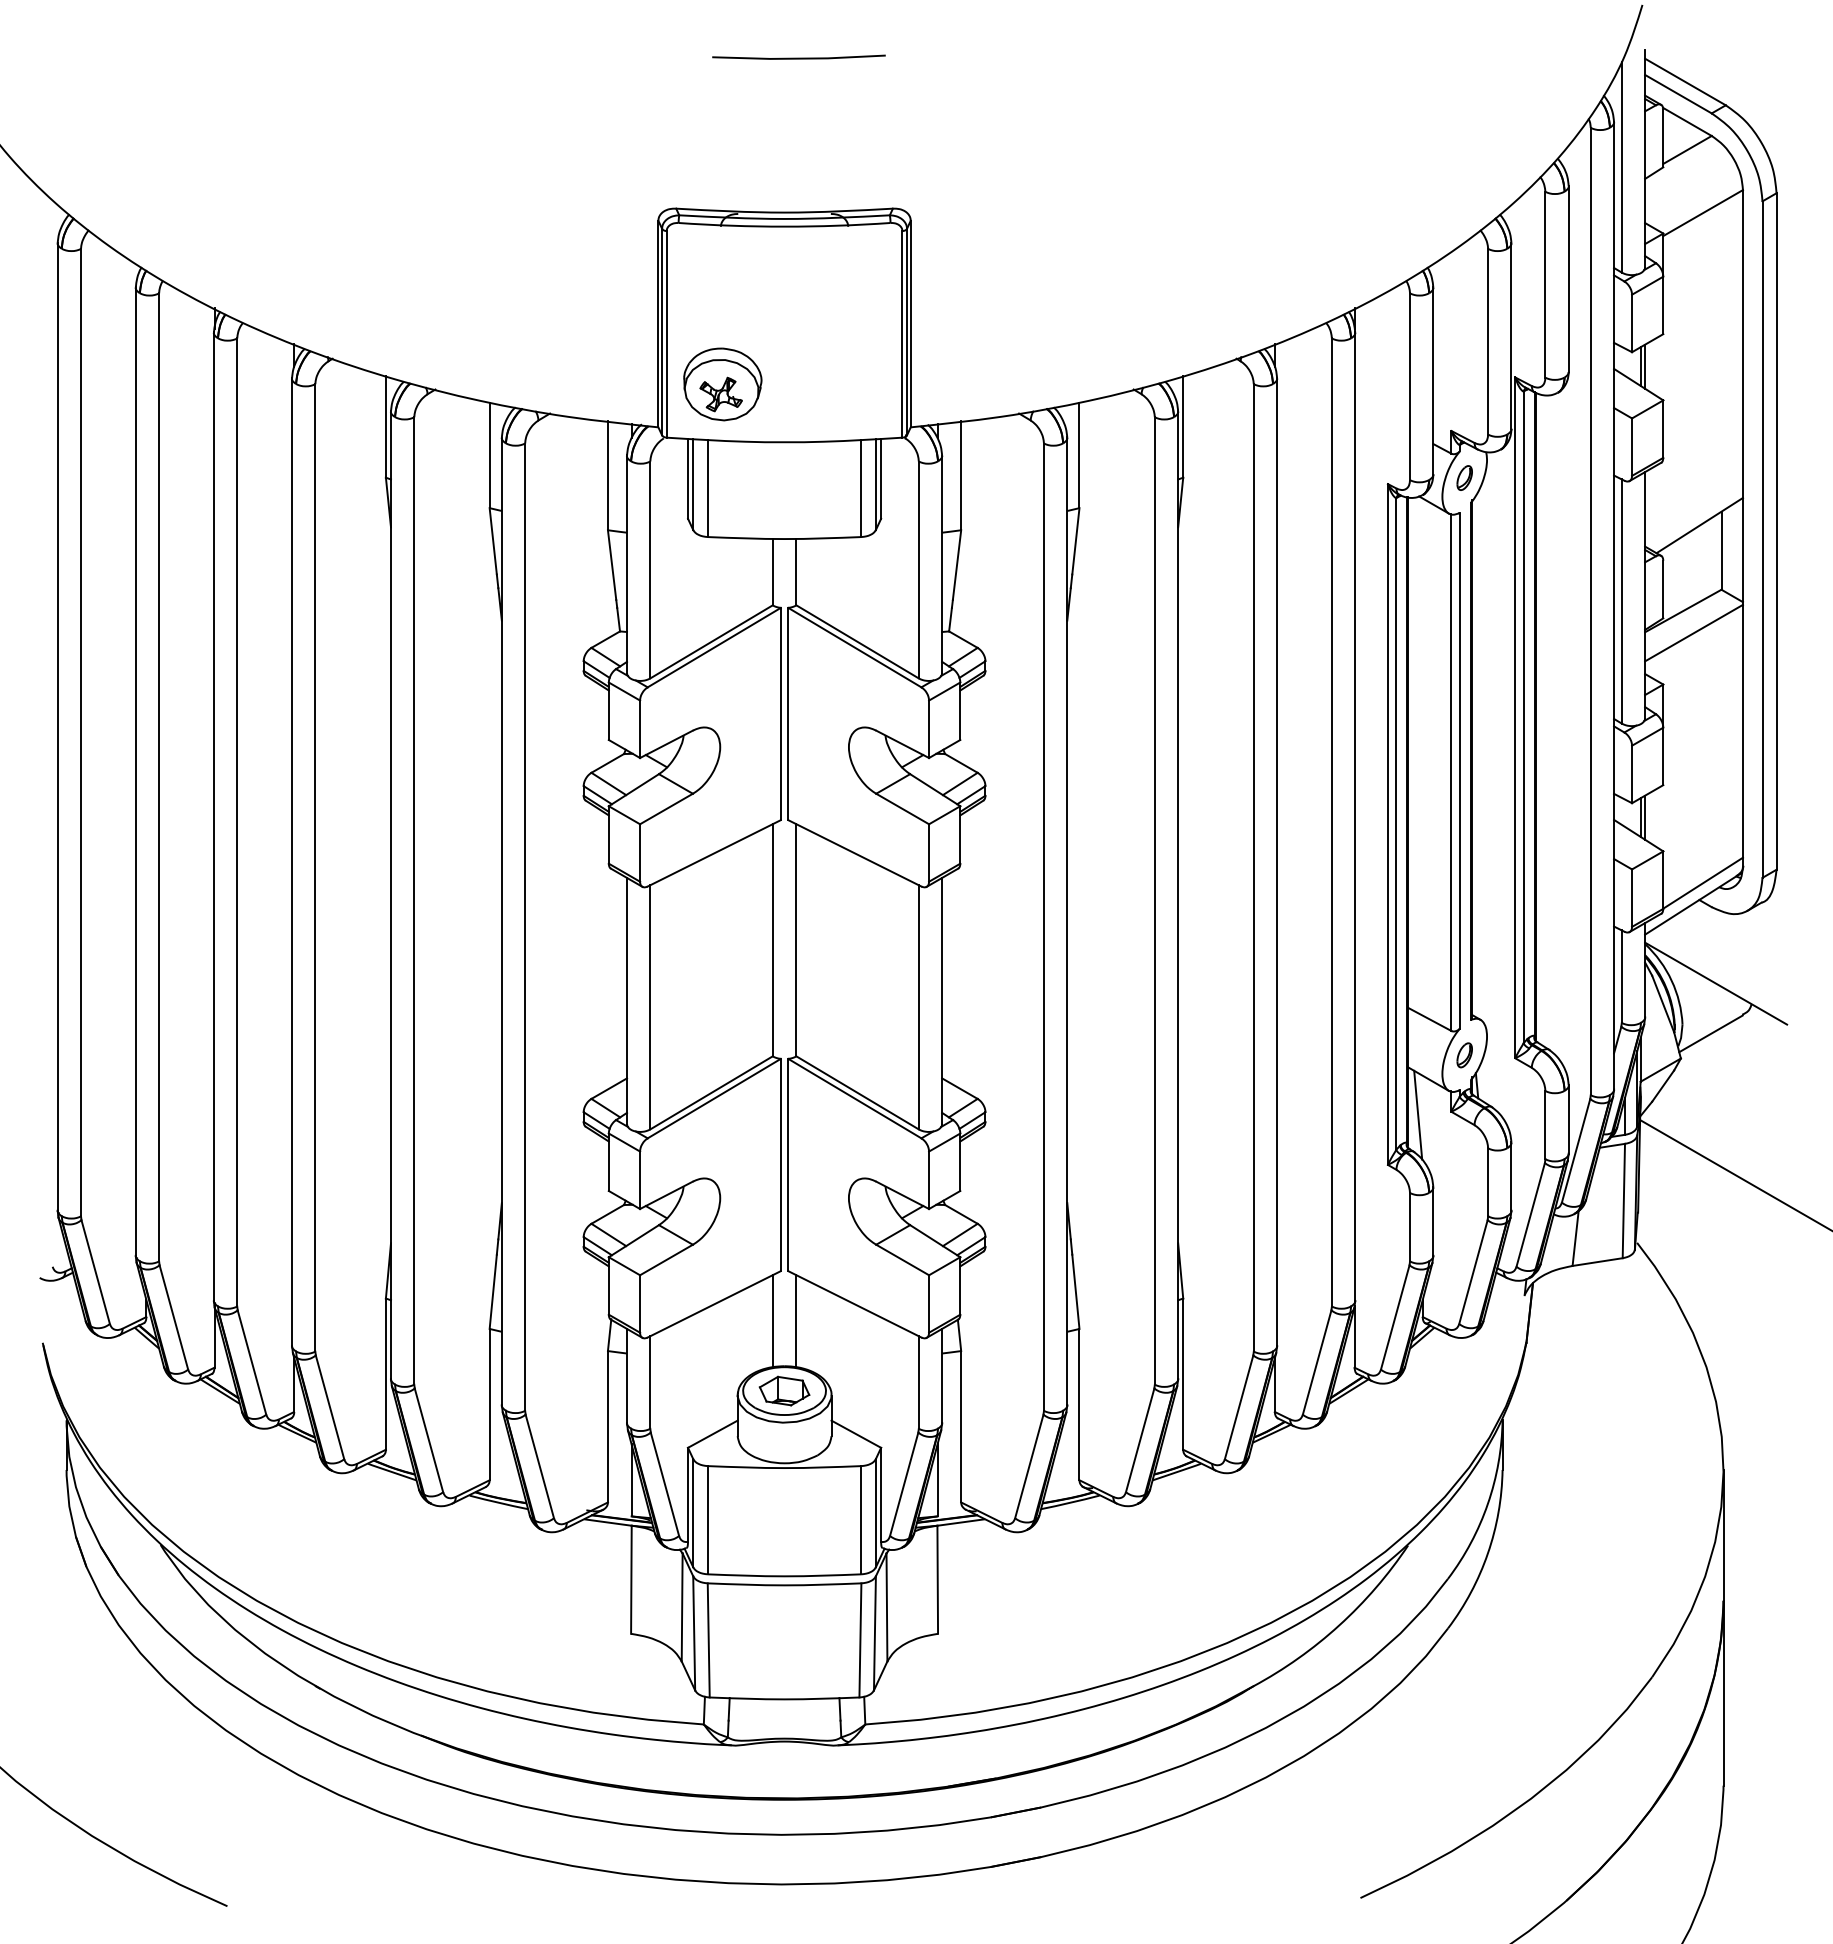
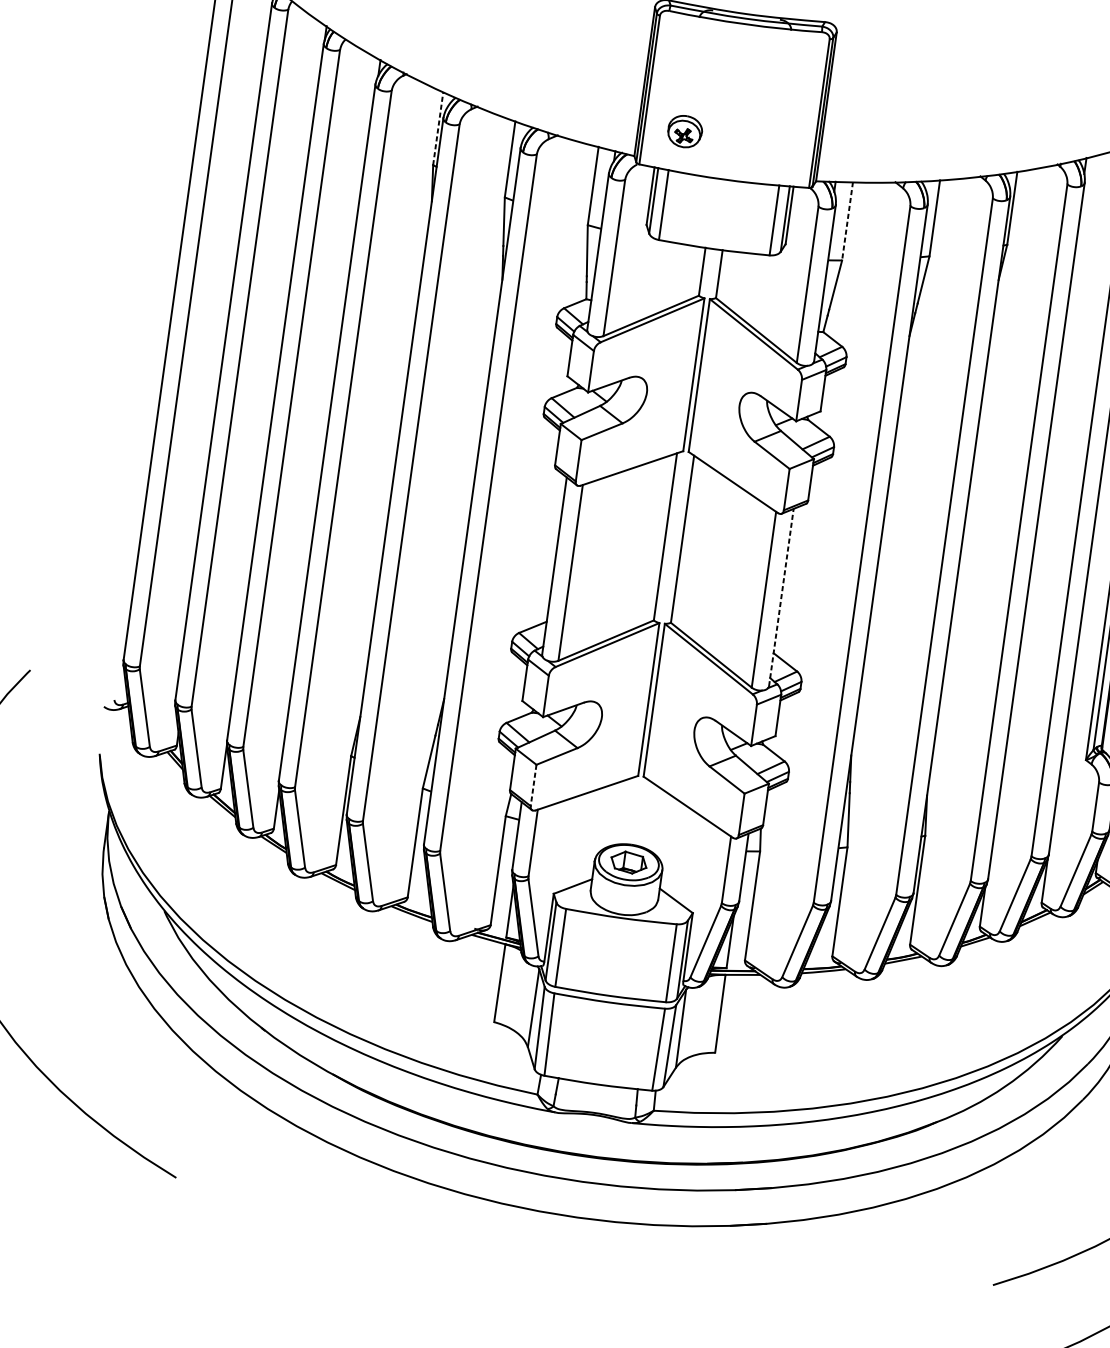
part: (722, 384) -> (684, 131), size x0.6
line: (385, 427) -> (437, 128), solid -> dashed
line: (961, 476) -> (847, 221), solid -> dashed
line: (942, 1000) -> (781, 597), solid -> dashed
line: (640, 1303) -> (533, 785), solid -> dashed
line: (772, 1321) -> (627, 811), removed
line: (796, 1321) -> (644, 813), removed

